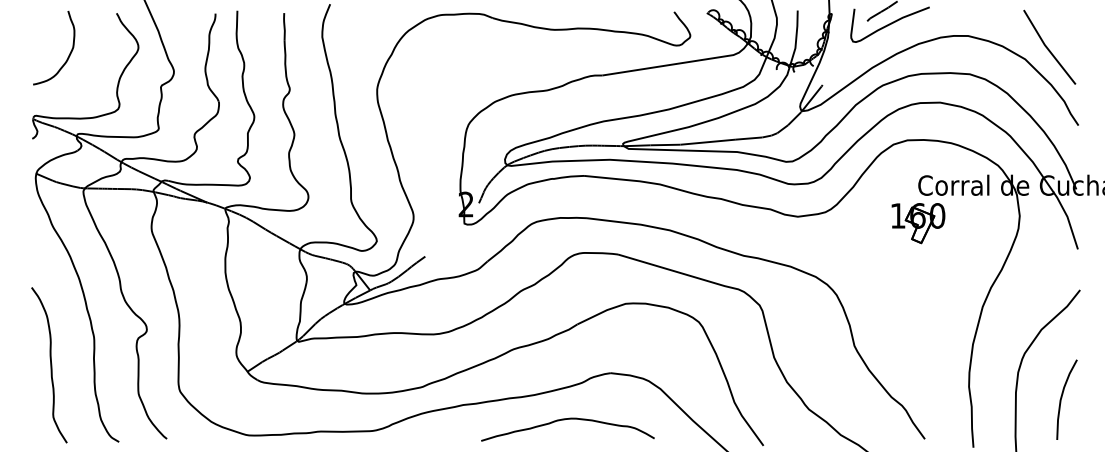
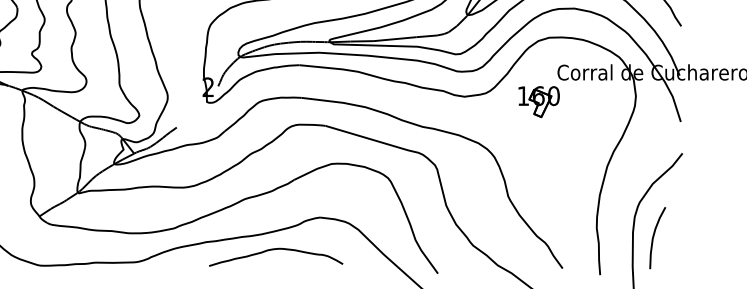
part: (918, 223) -> (539, 101), moved
curve: (1062, 397) -> (654, 236), moved
curve: (564, 420) -> (273, 250), moved

